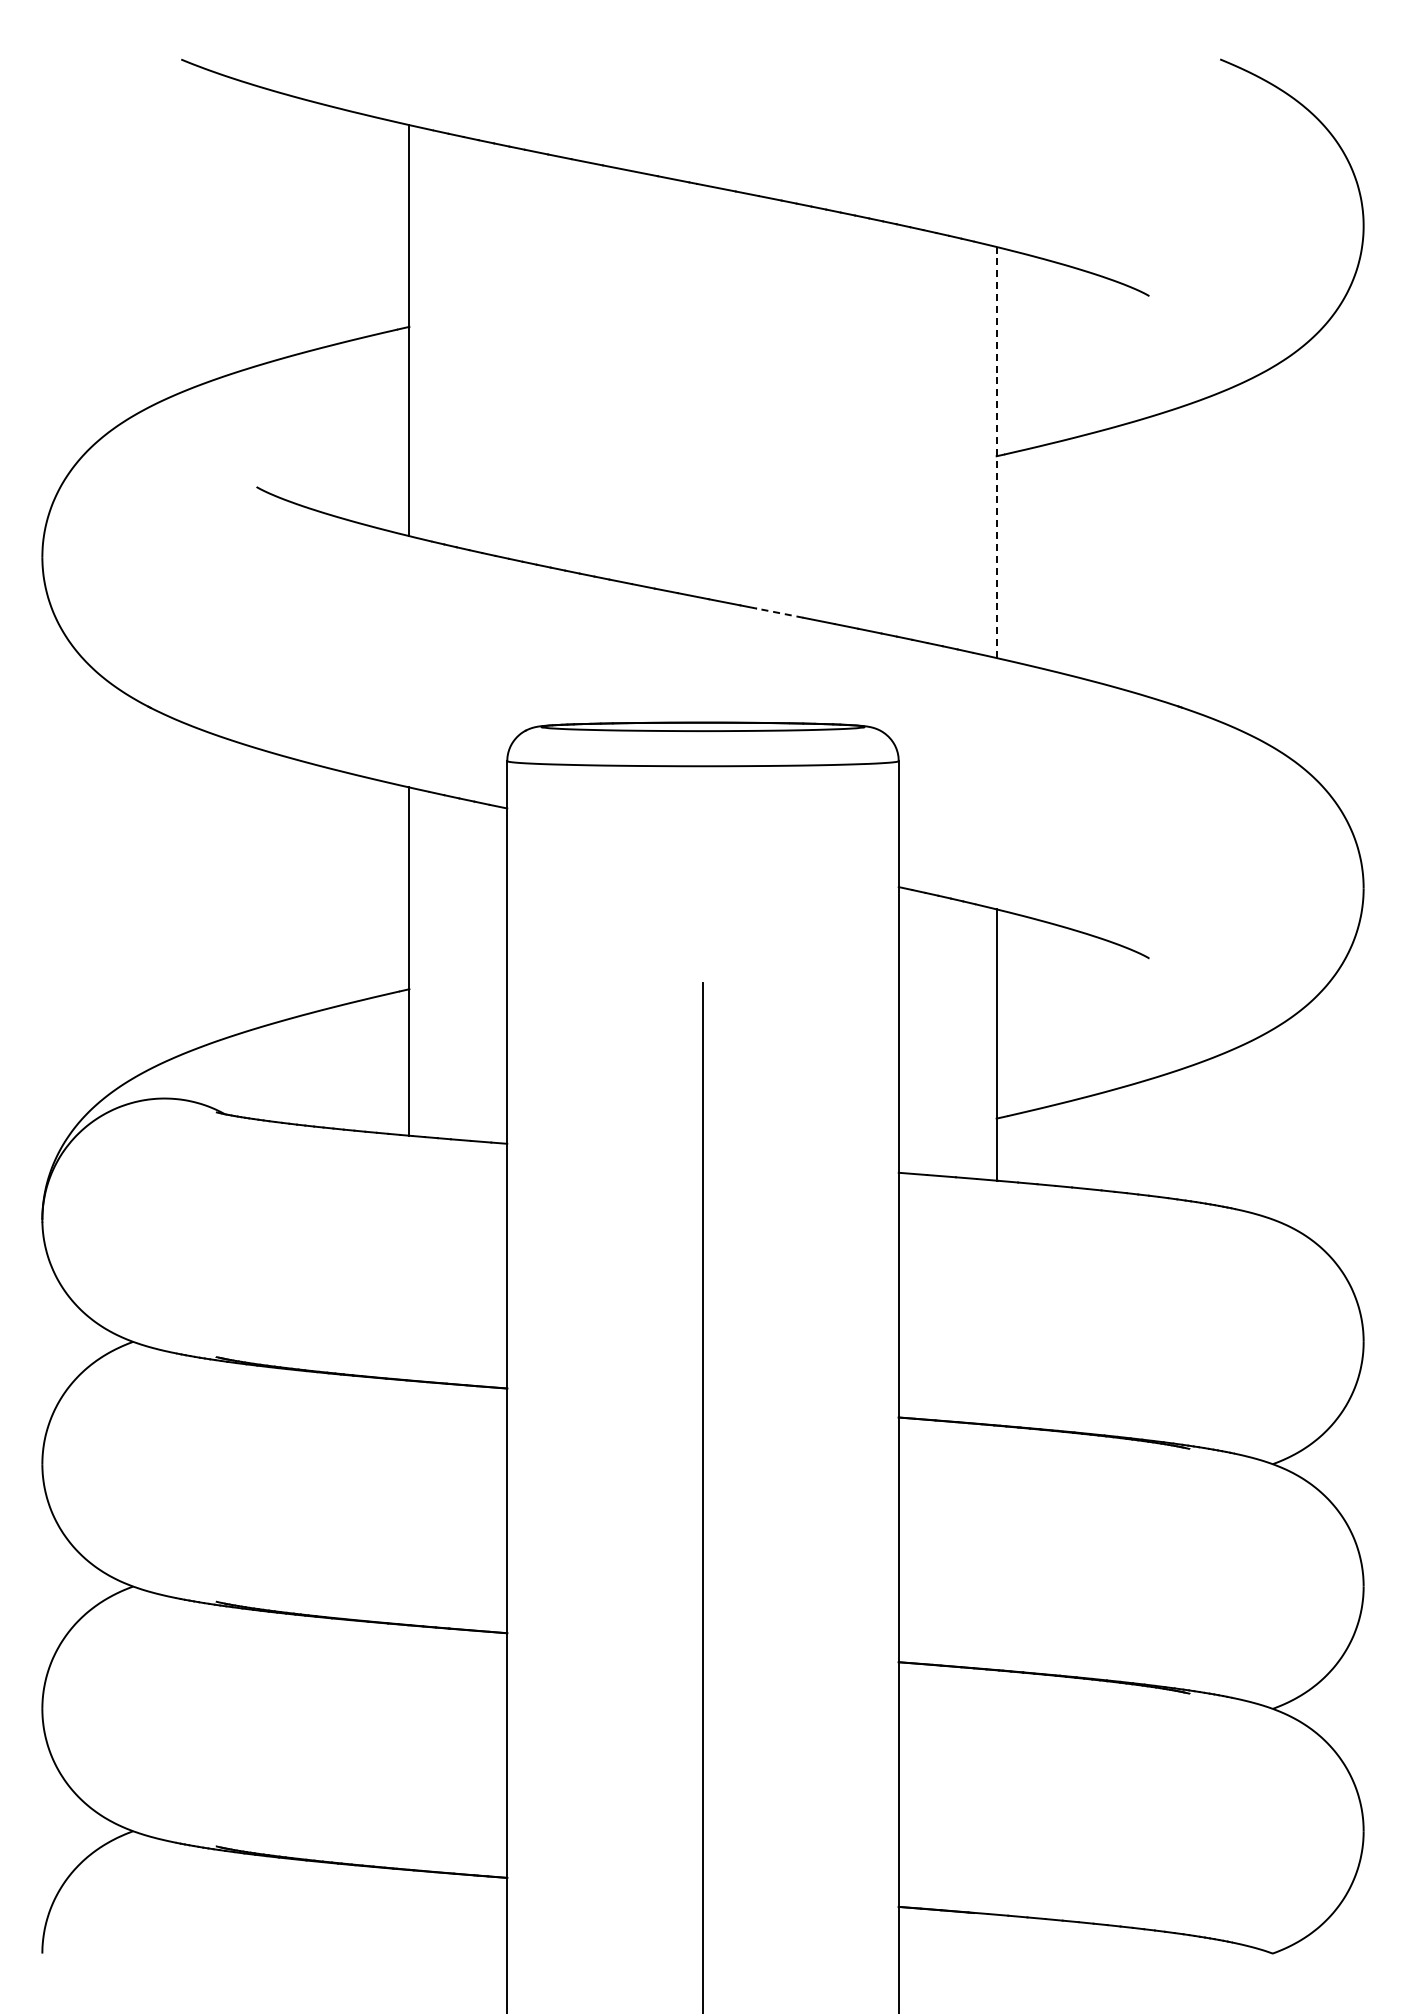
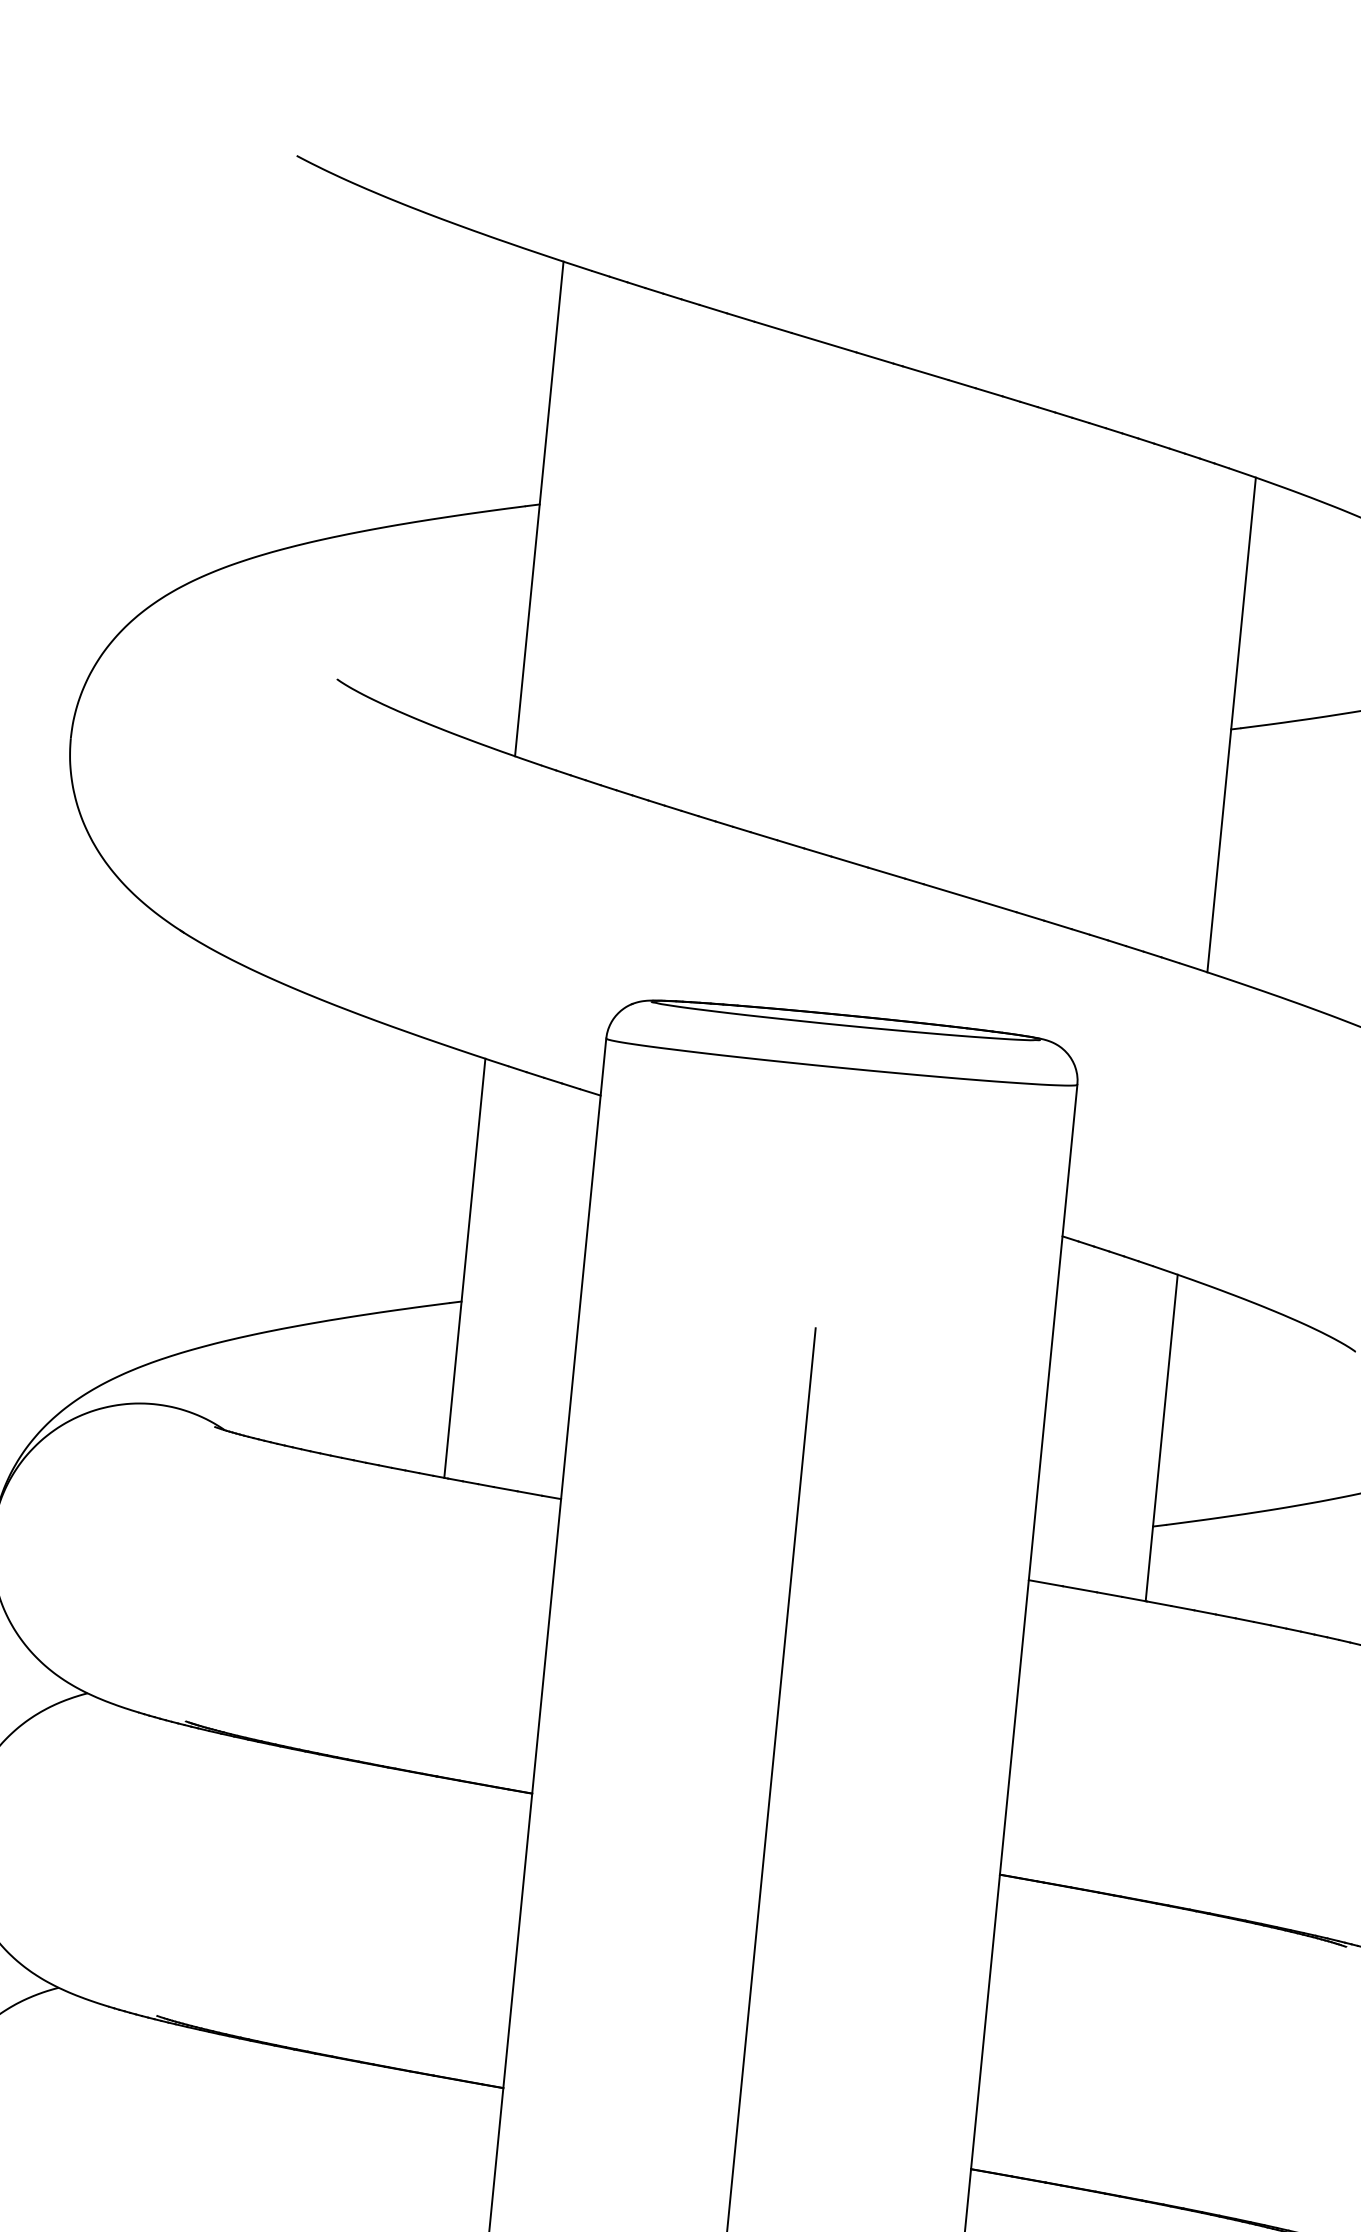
line: (996, 452) -> (1231, 724), dashed -> solid
line: (779, 613) -> (951, 893), dashed -> solid

